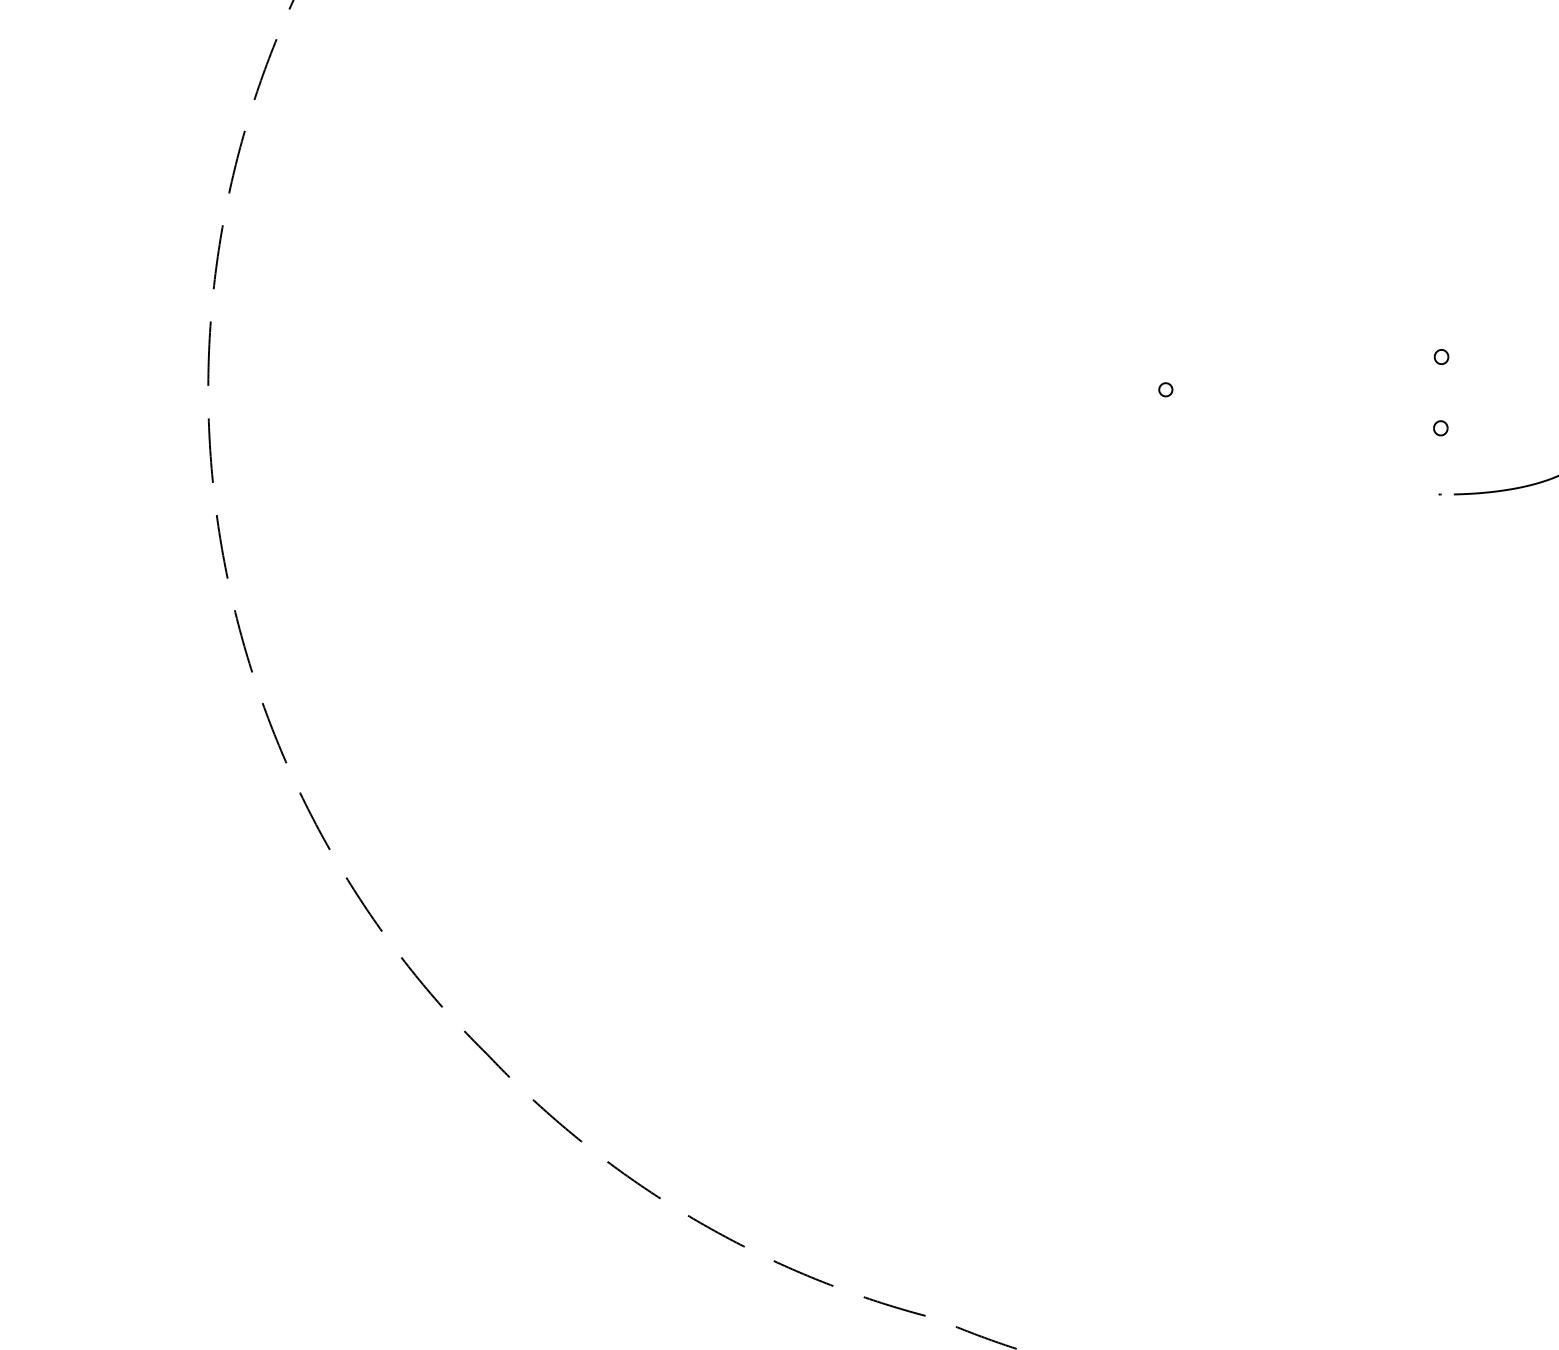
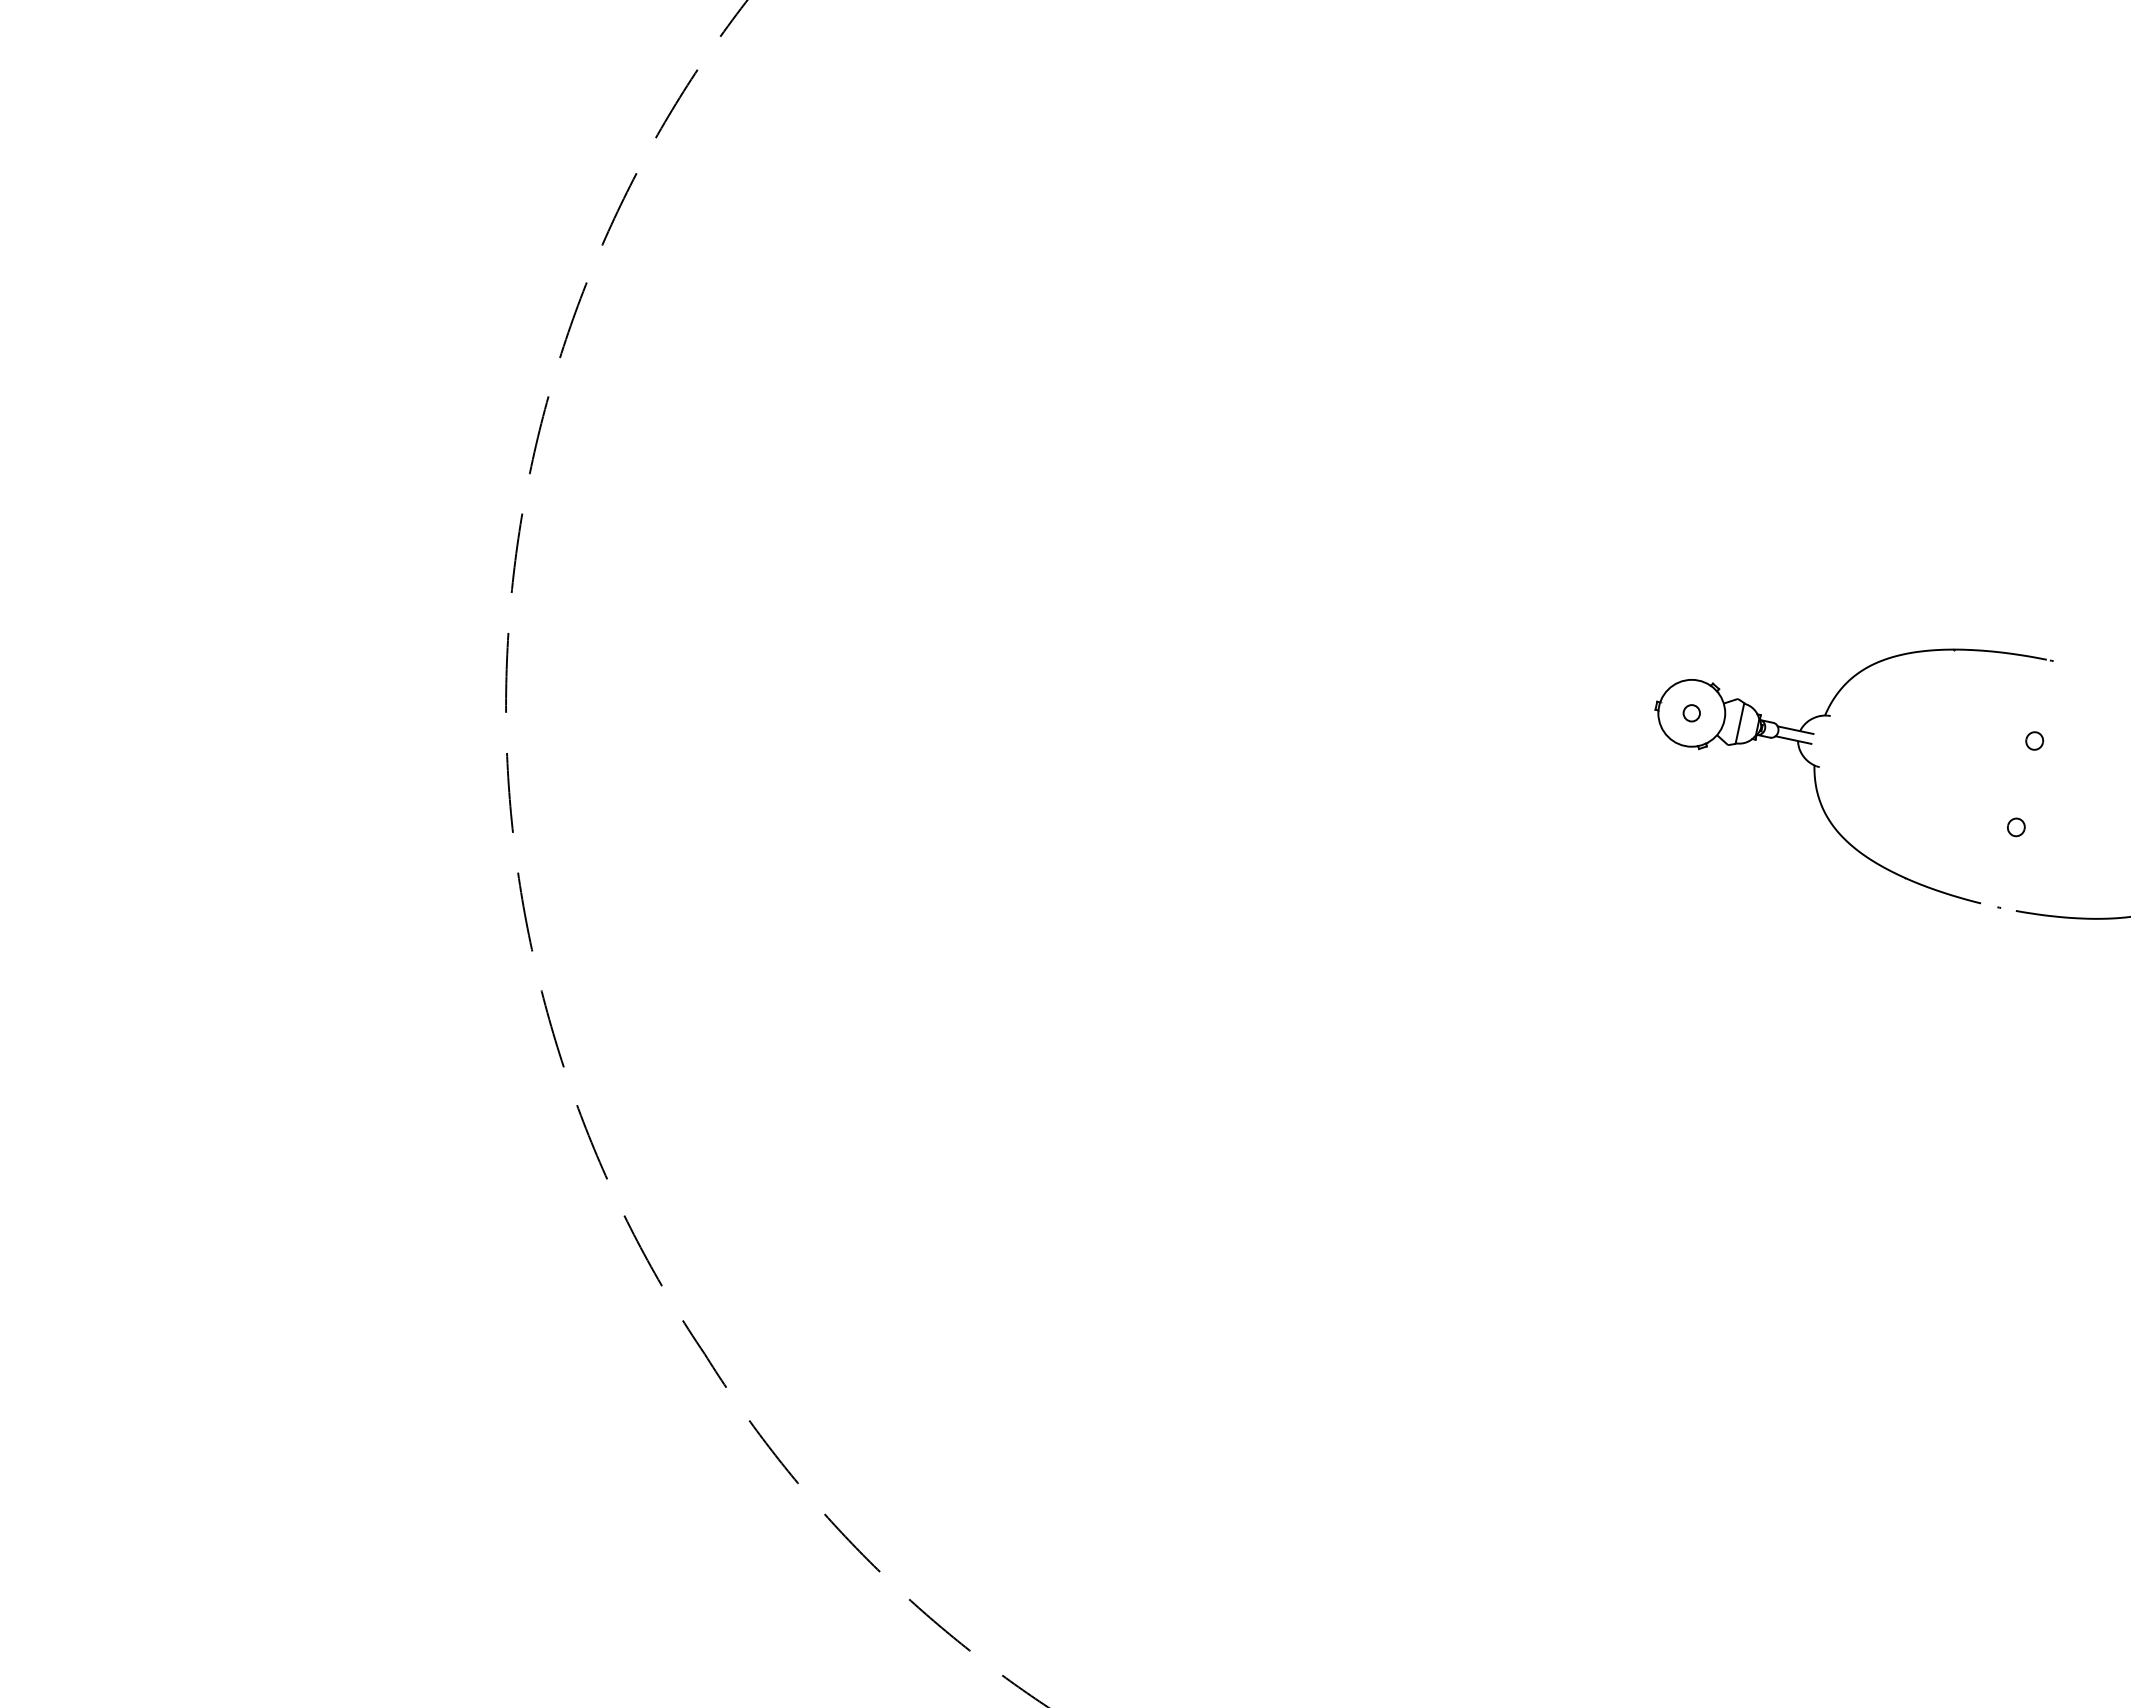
part: (1275, 412) -> (1819, 767), added

